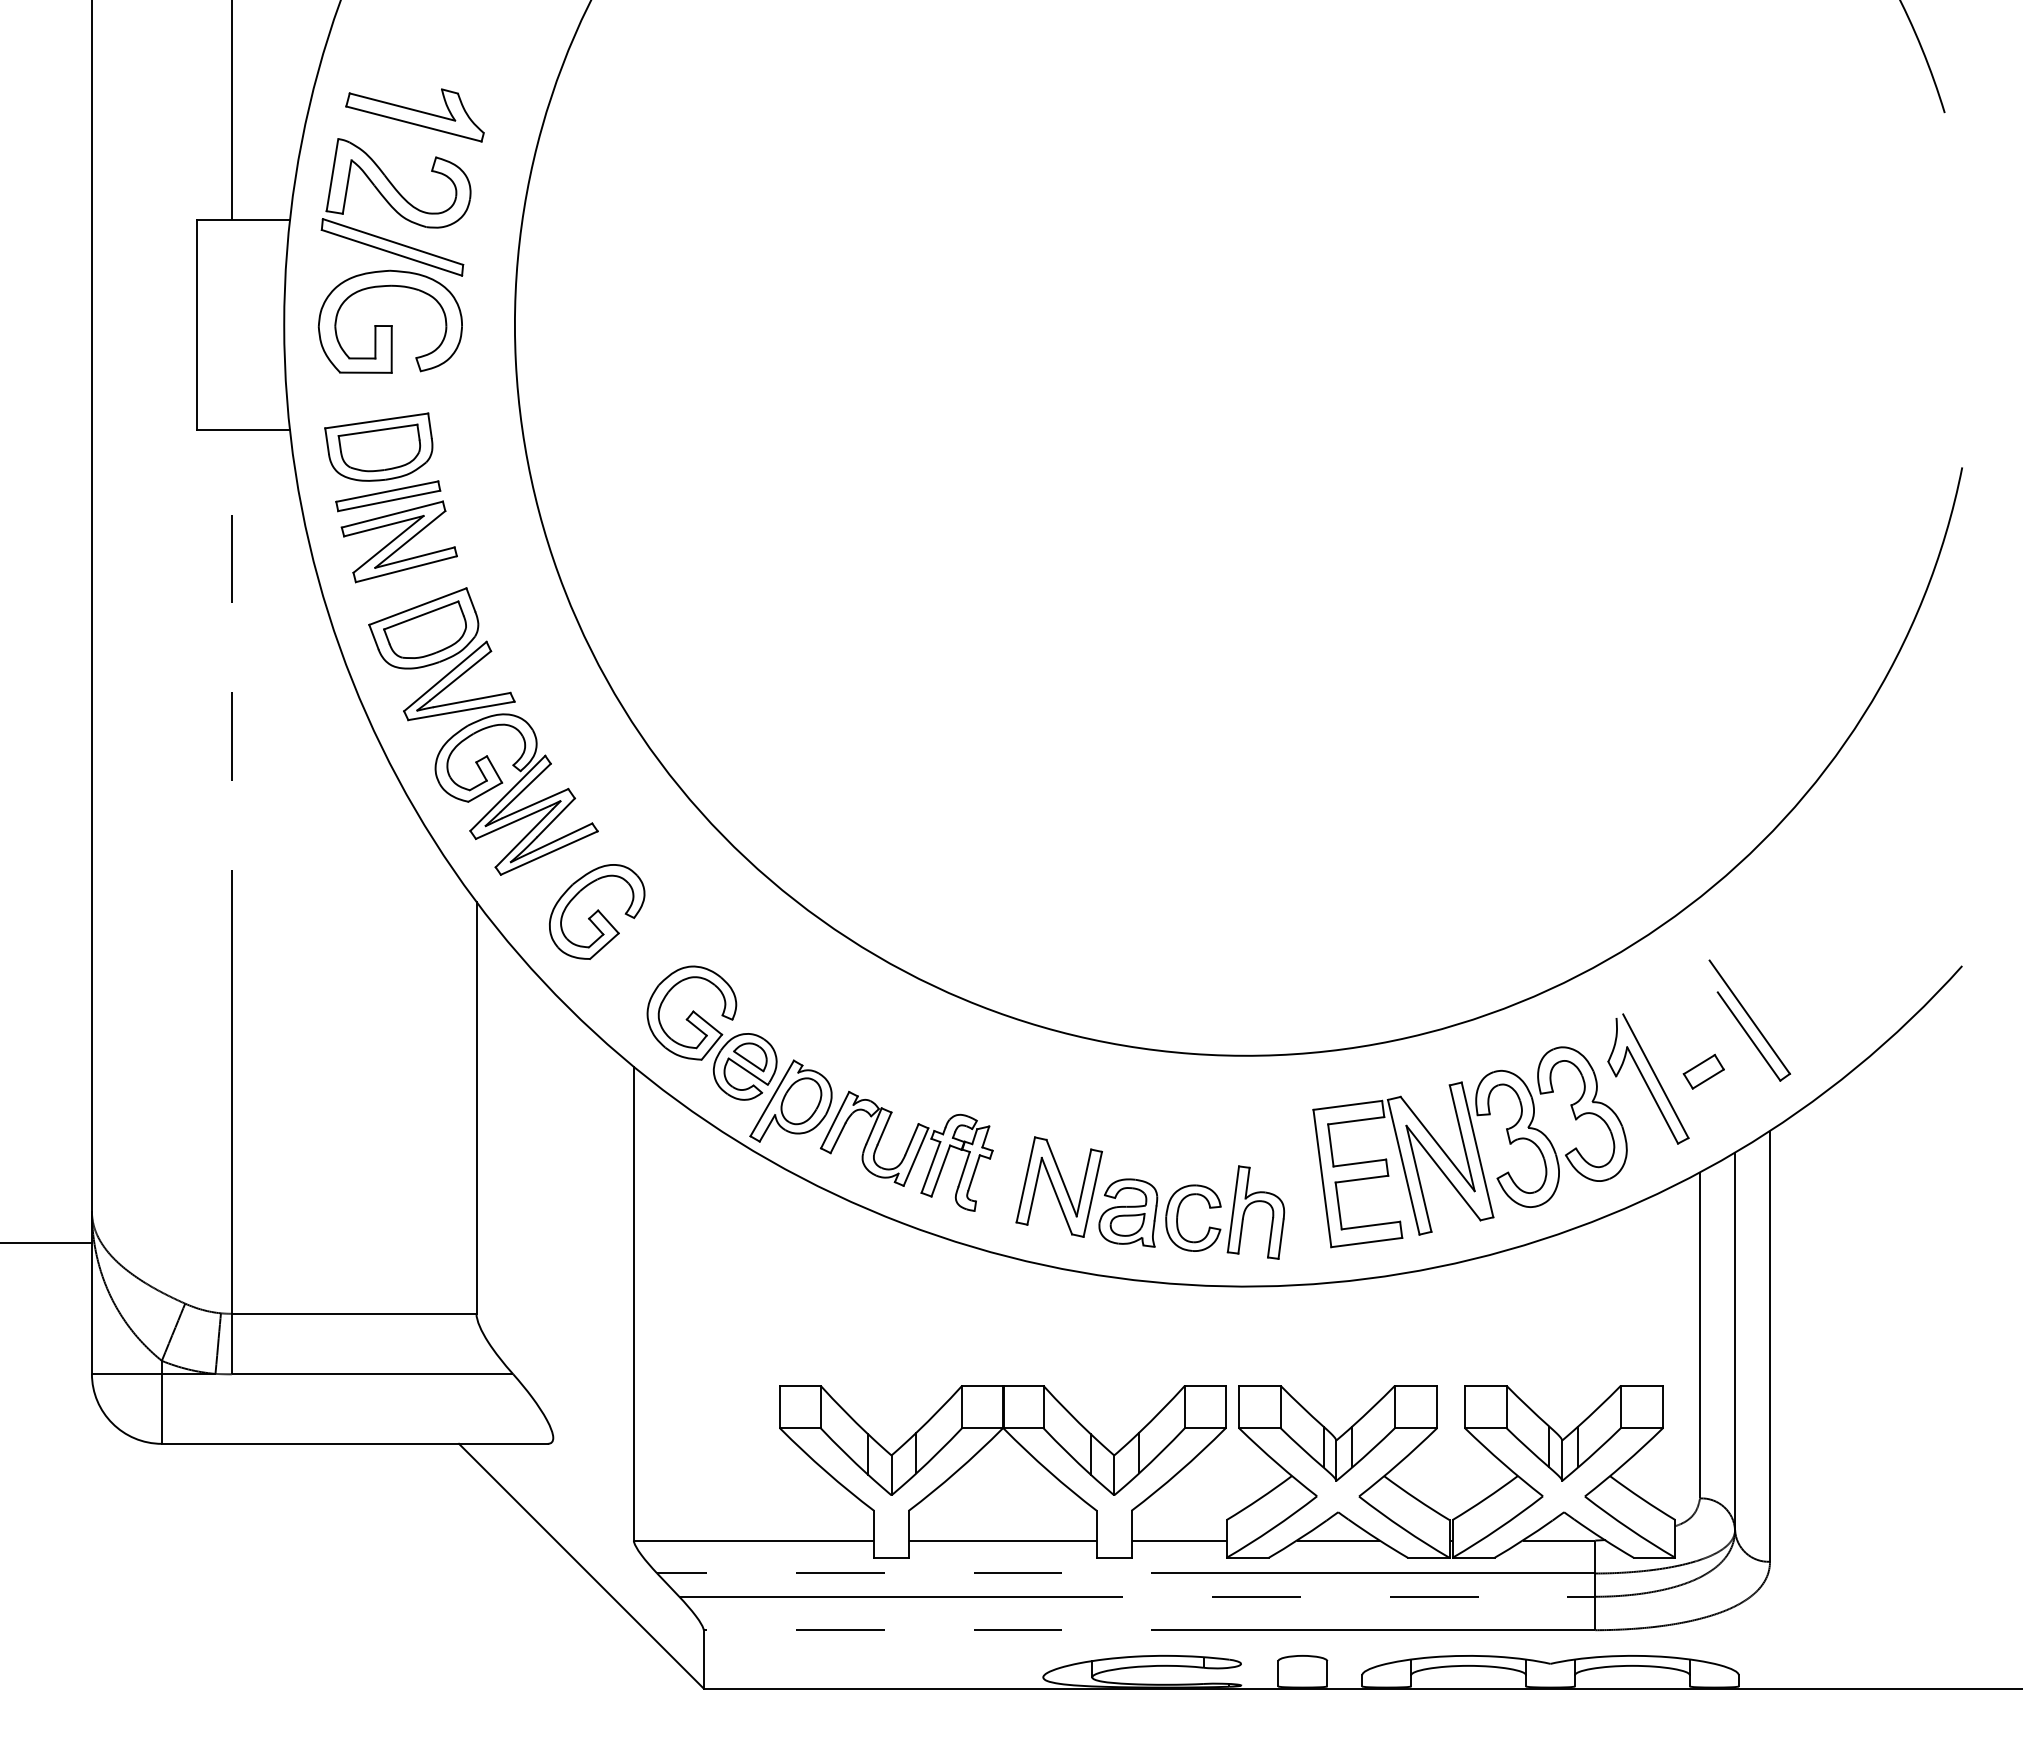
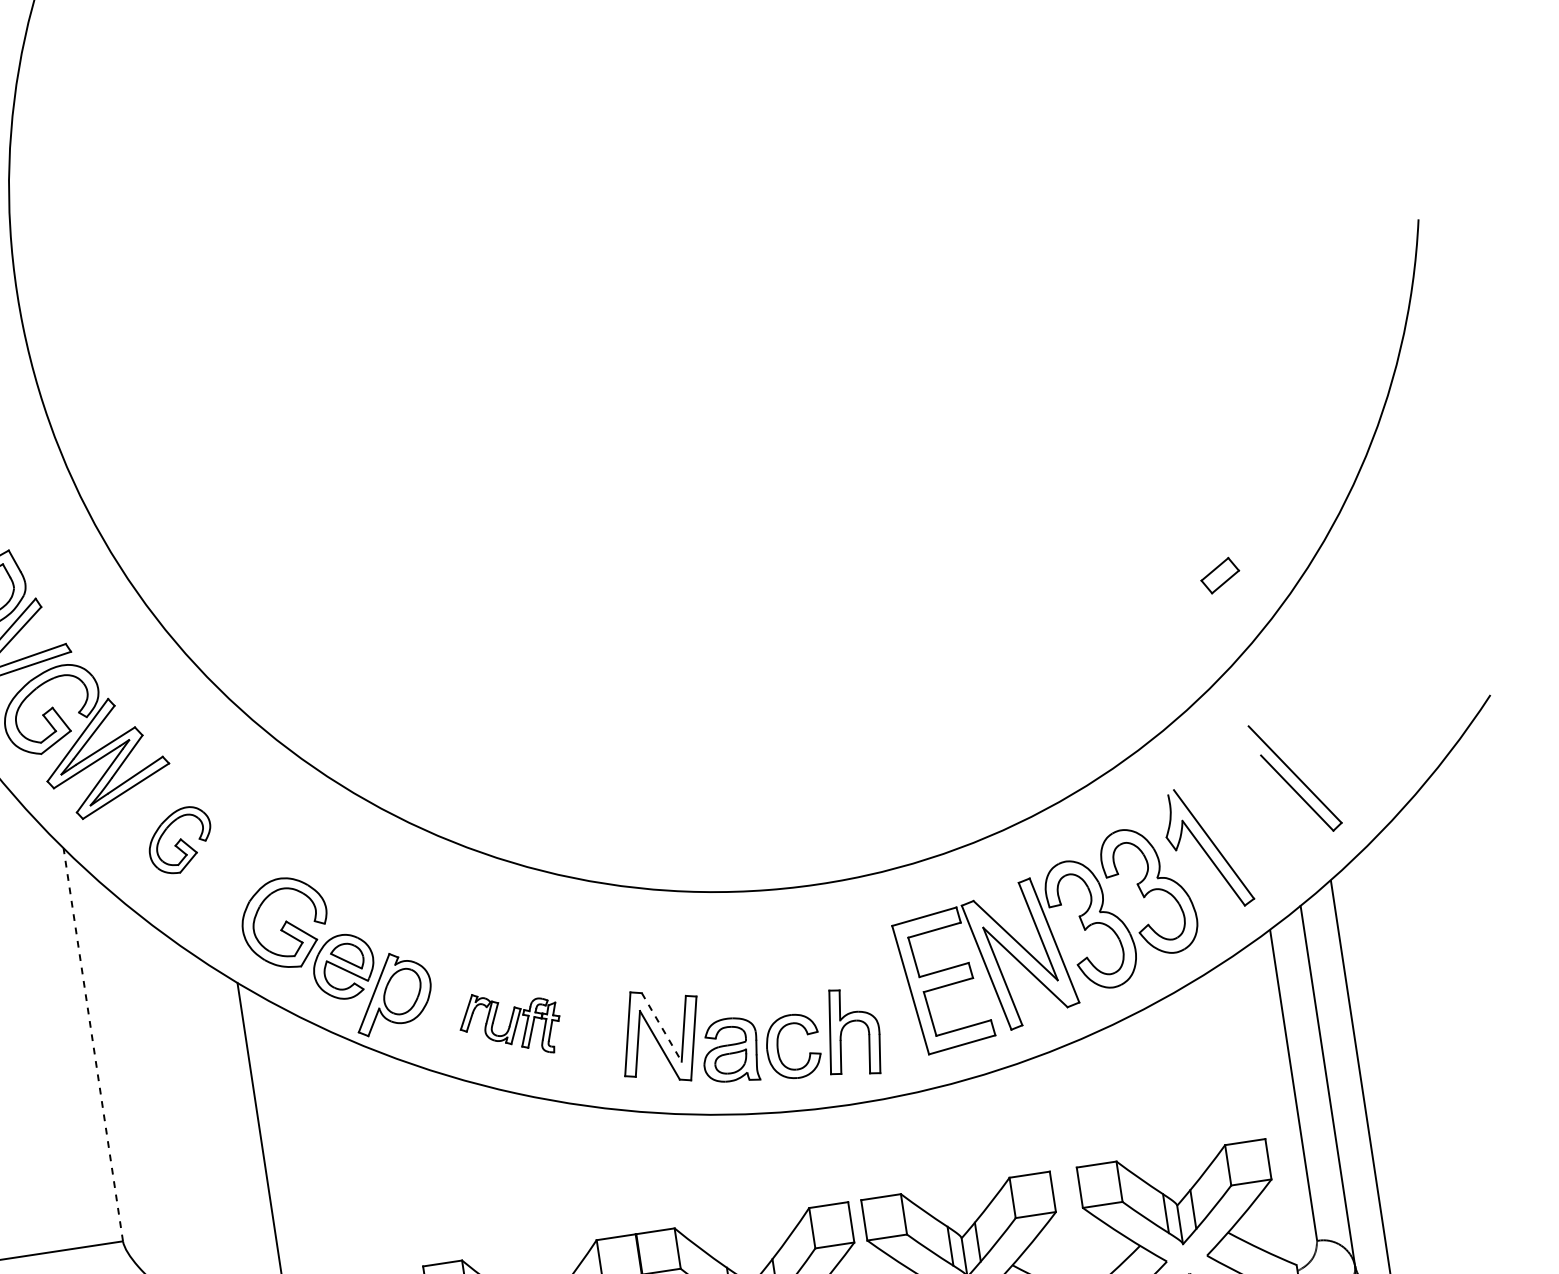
part: (597, 911) -> (180, 840), size x0.7
part: (1703, 1071) -> (1219, 575), moved
line: (476, 1107) -> (93, 1044), solid -> dashed
part: (906, 1150) -> (509, 1023), size x0.6
line: (1061, 1178) -> (661, 1027), solid -> dashed

